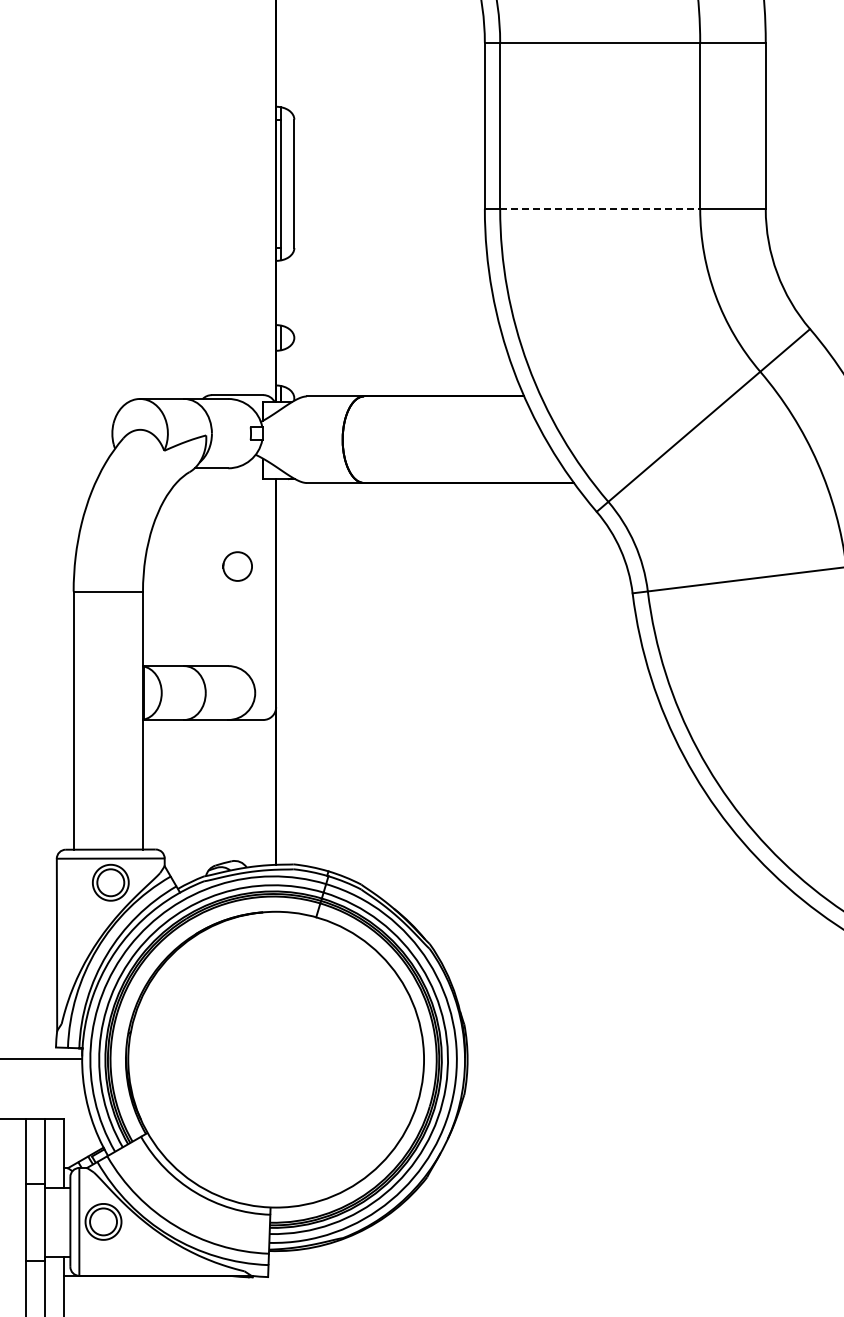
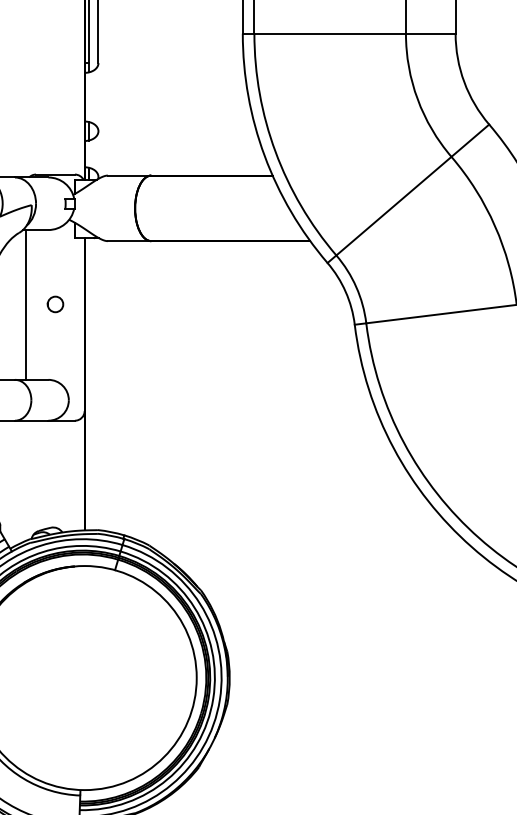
line: (600, 209) -> (330, 33), dashed -> solid
circle: (237, 566) -> (55, 304), size x0.71
line: (199, 567) -> (26, 305), added

